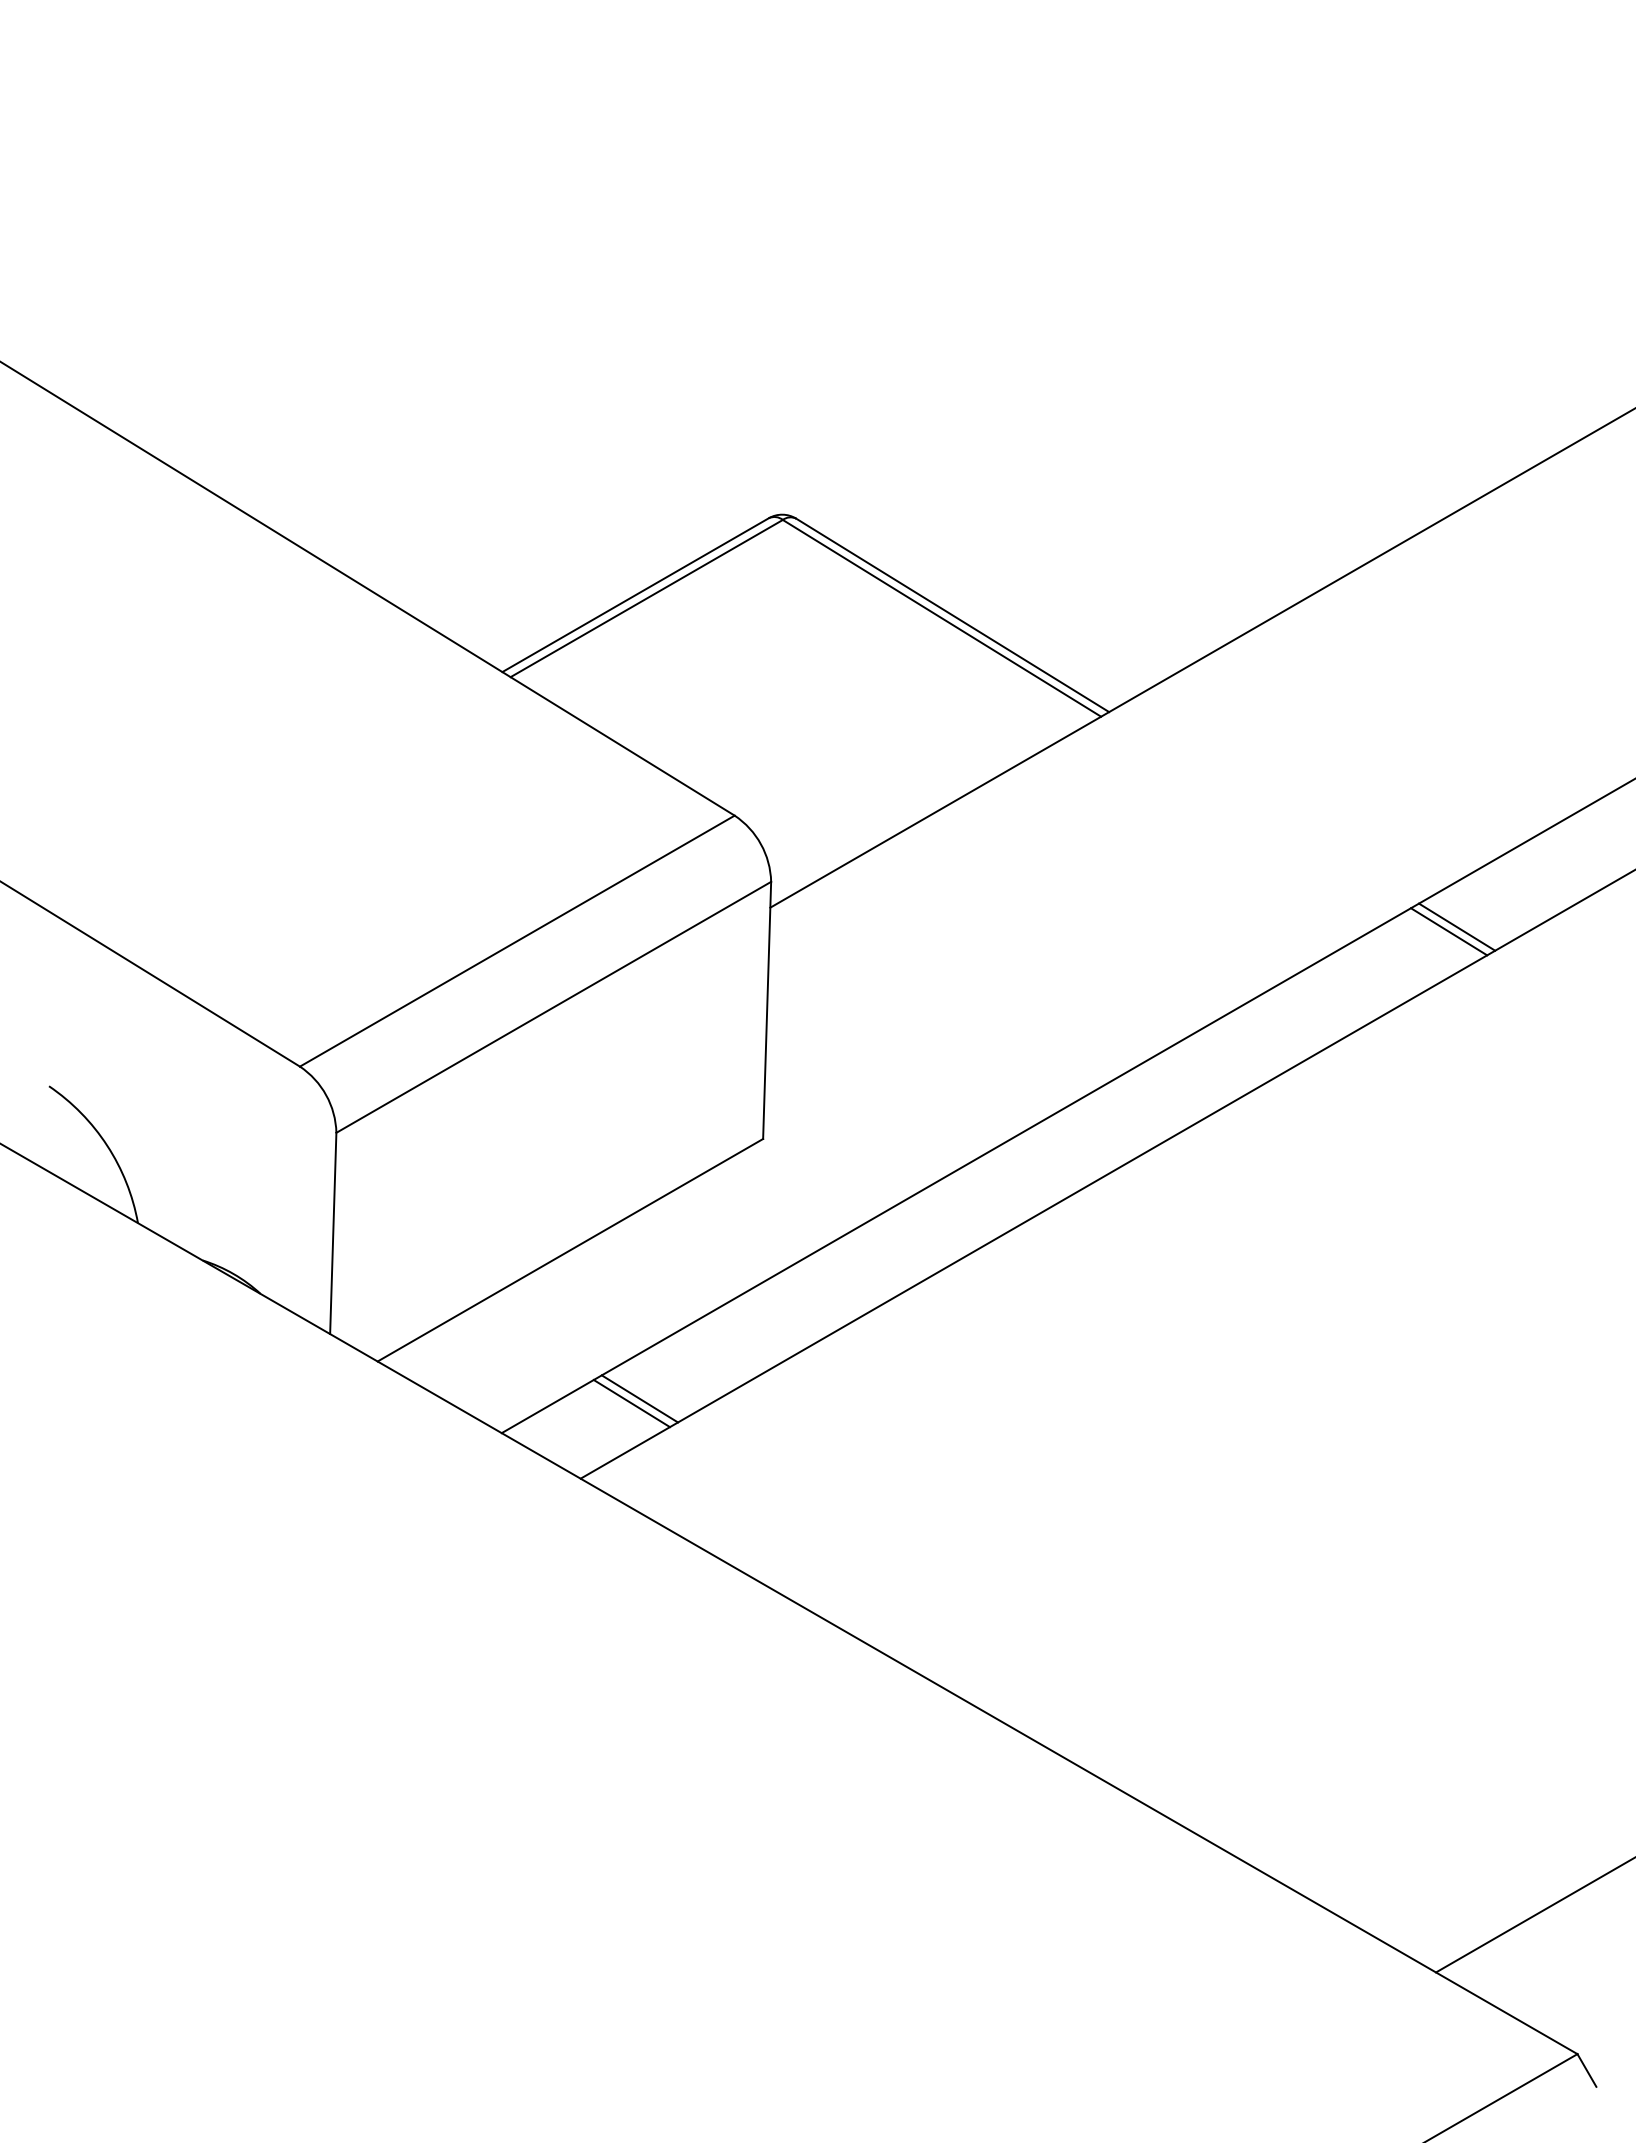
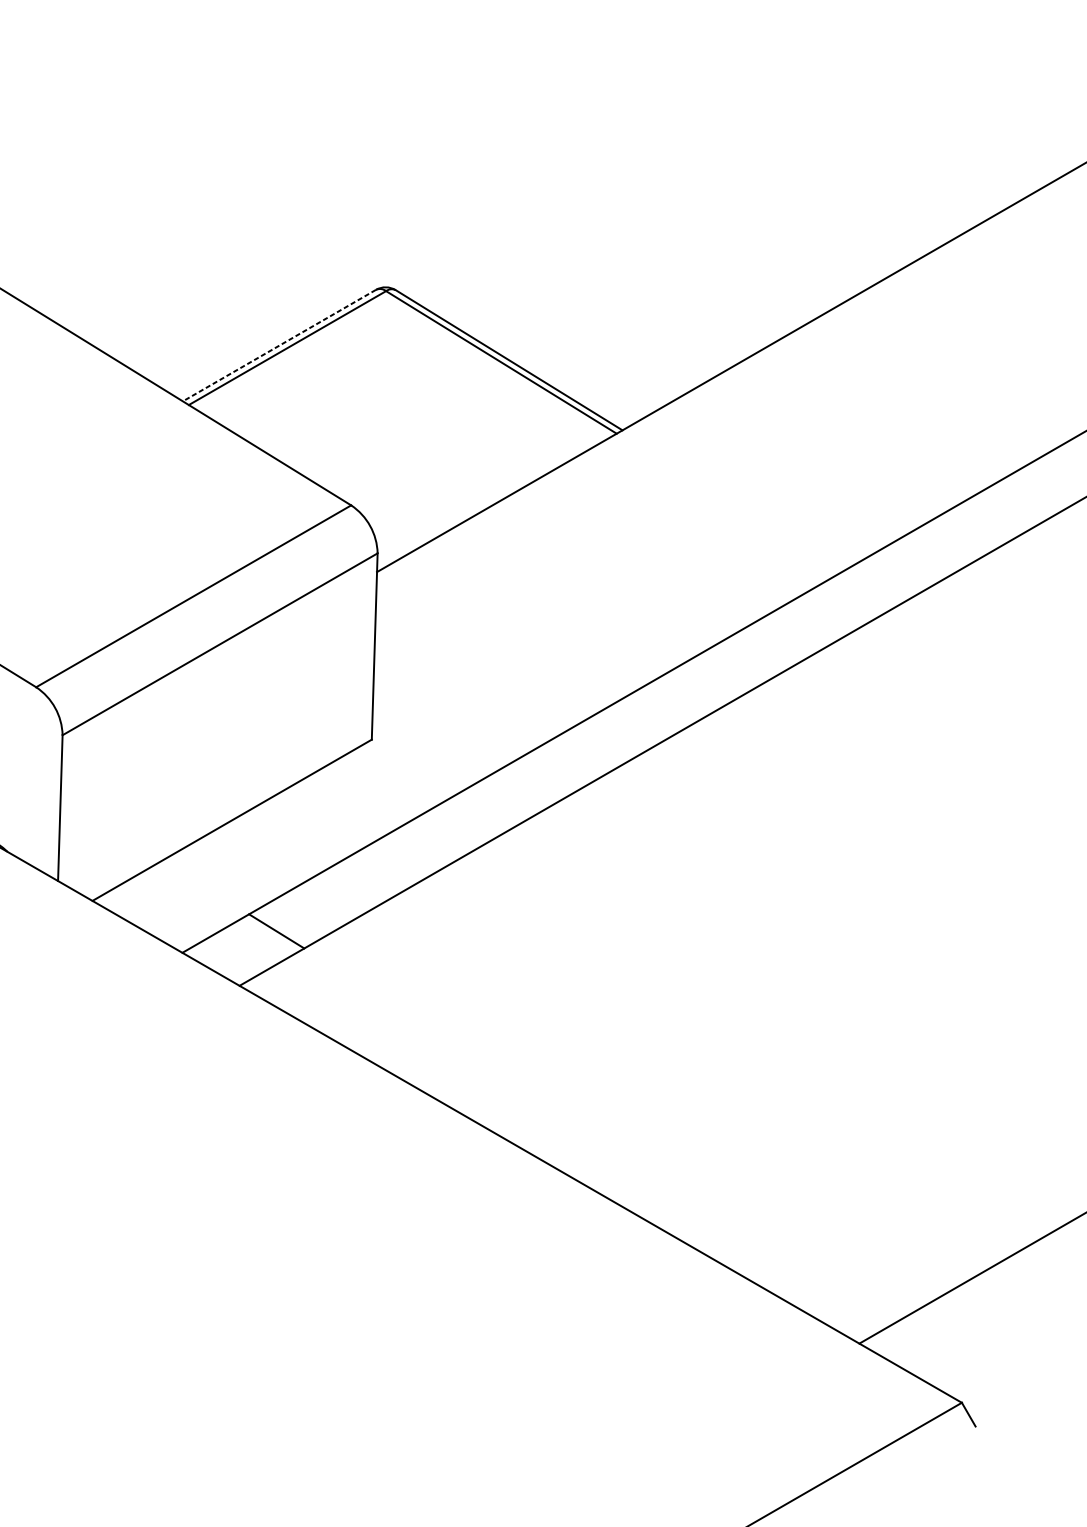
line: (635, 595) -> (279, 345), solid -> dashed
line: (1457, 926) -> (874, 585), removed
line: (1448, 931) -> (868, 589), removed
line: (639, 1398) -> (282, 927), removed

